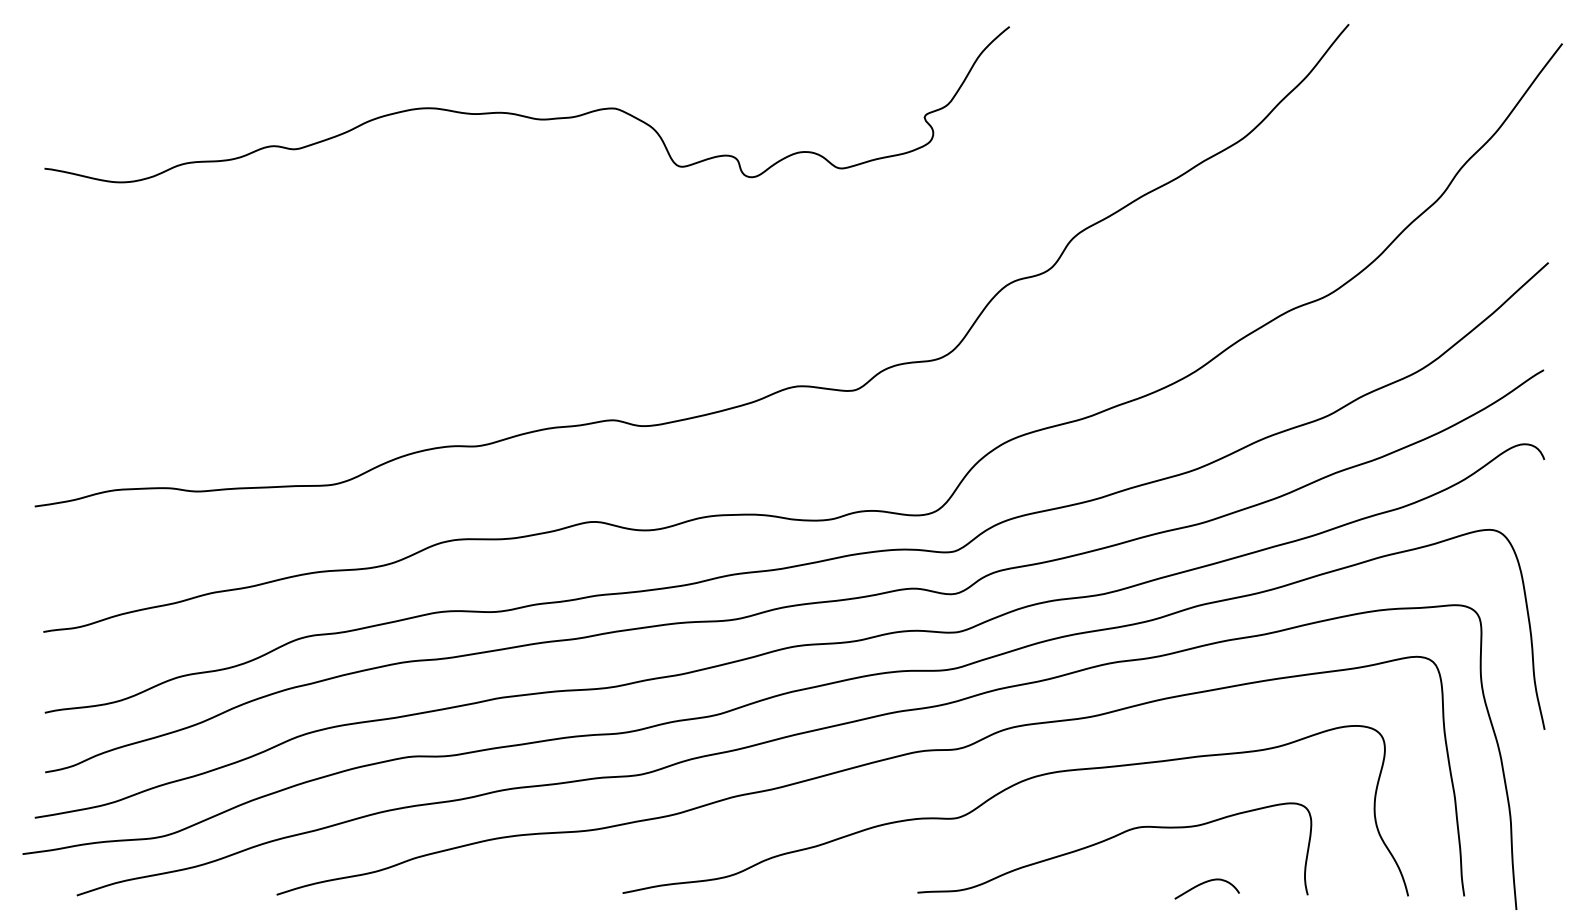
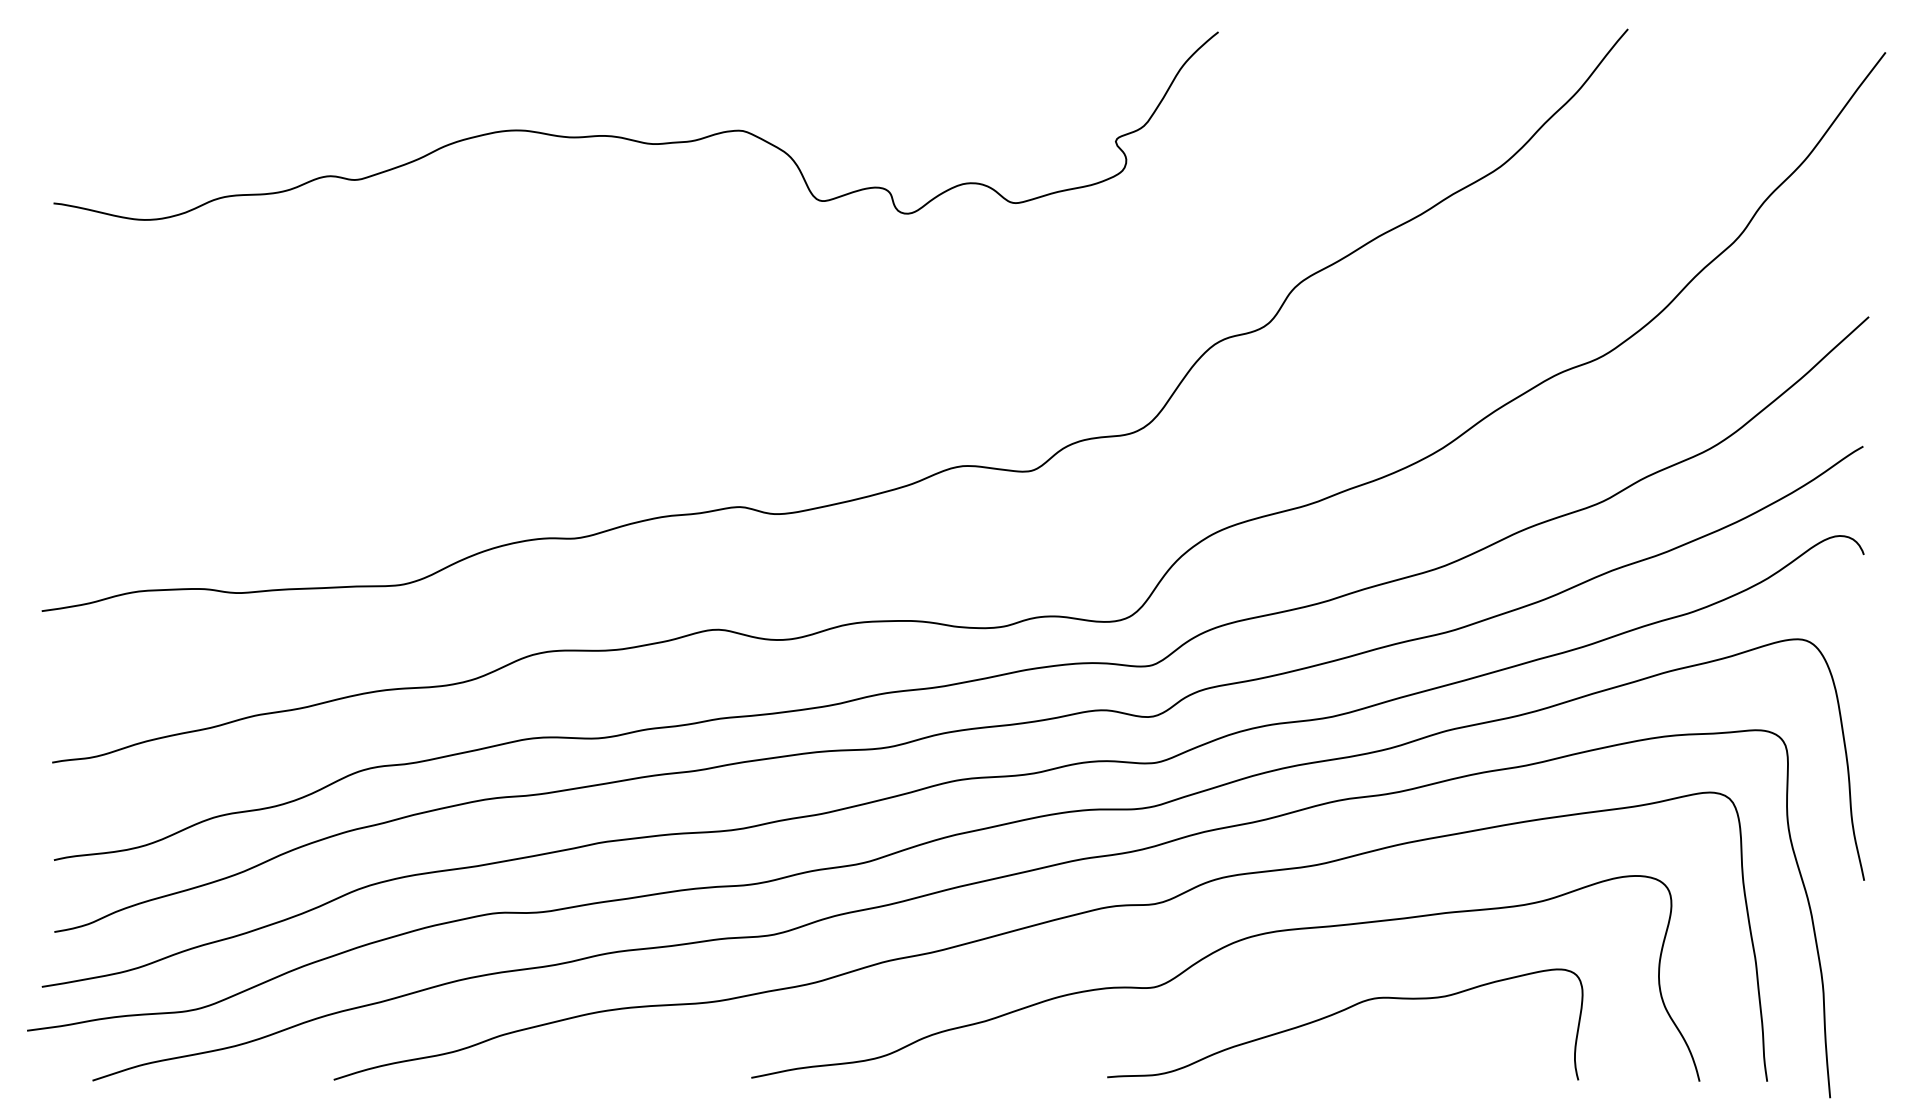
curve: (1205, 883) -> (1454, 1066), removed

